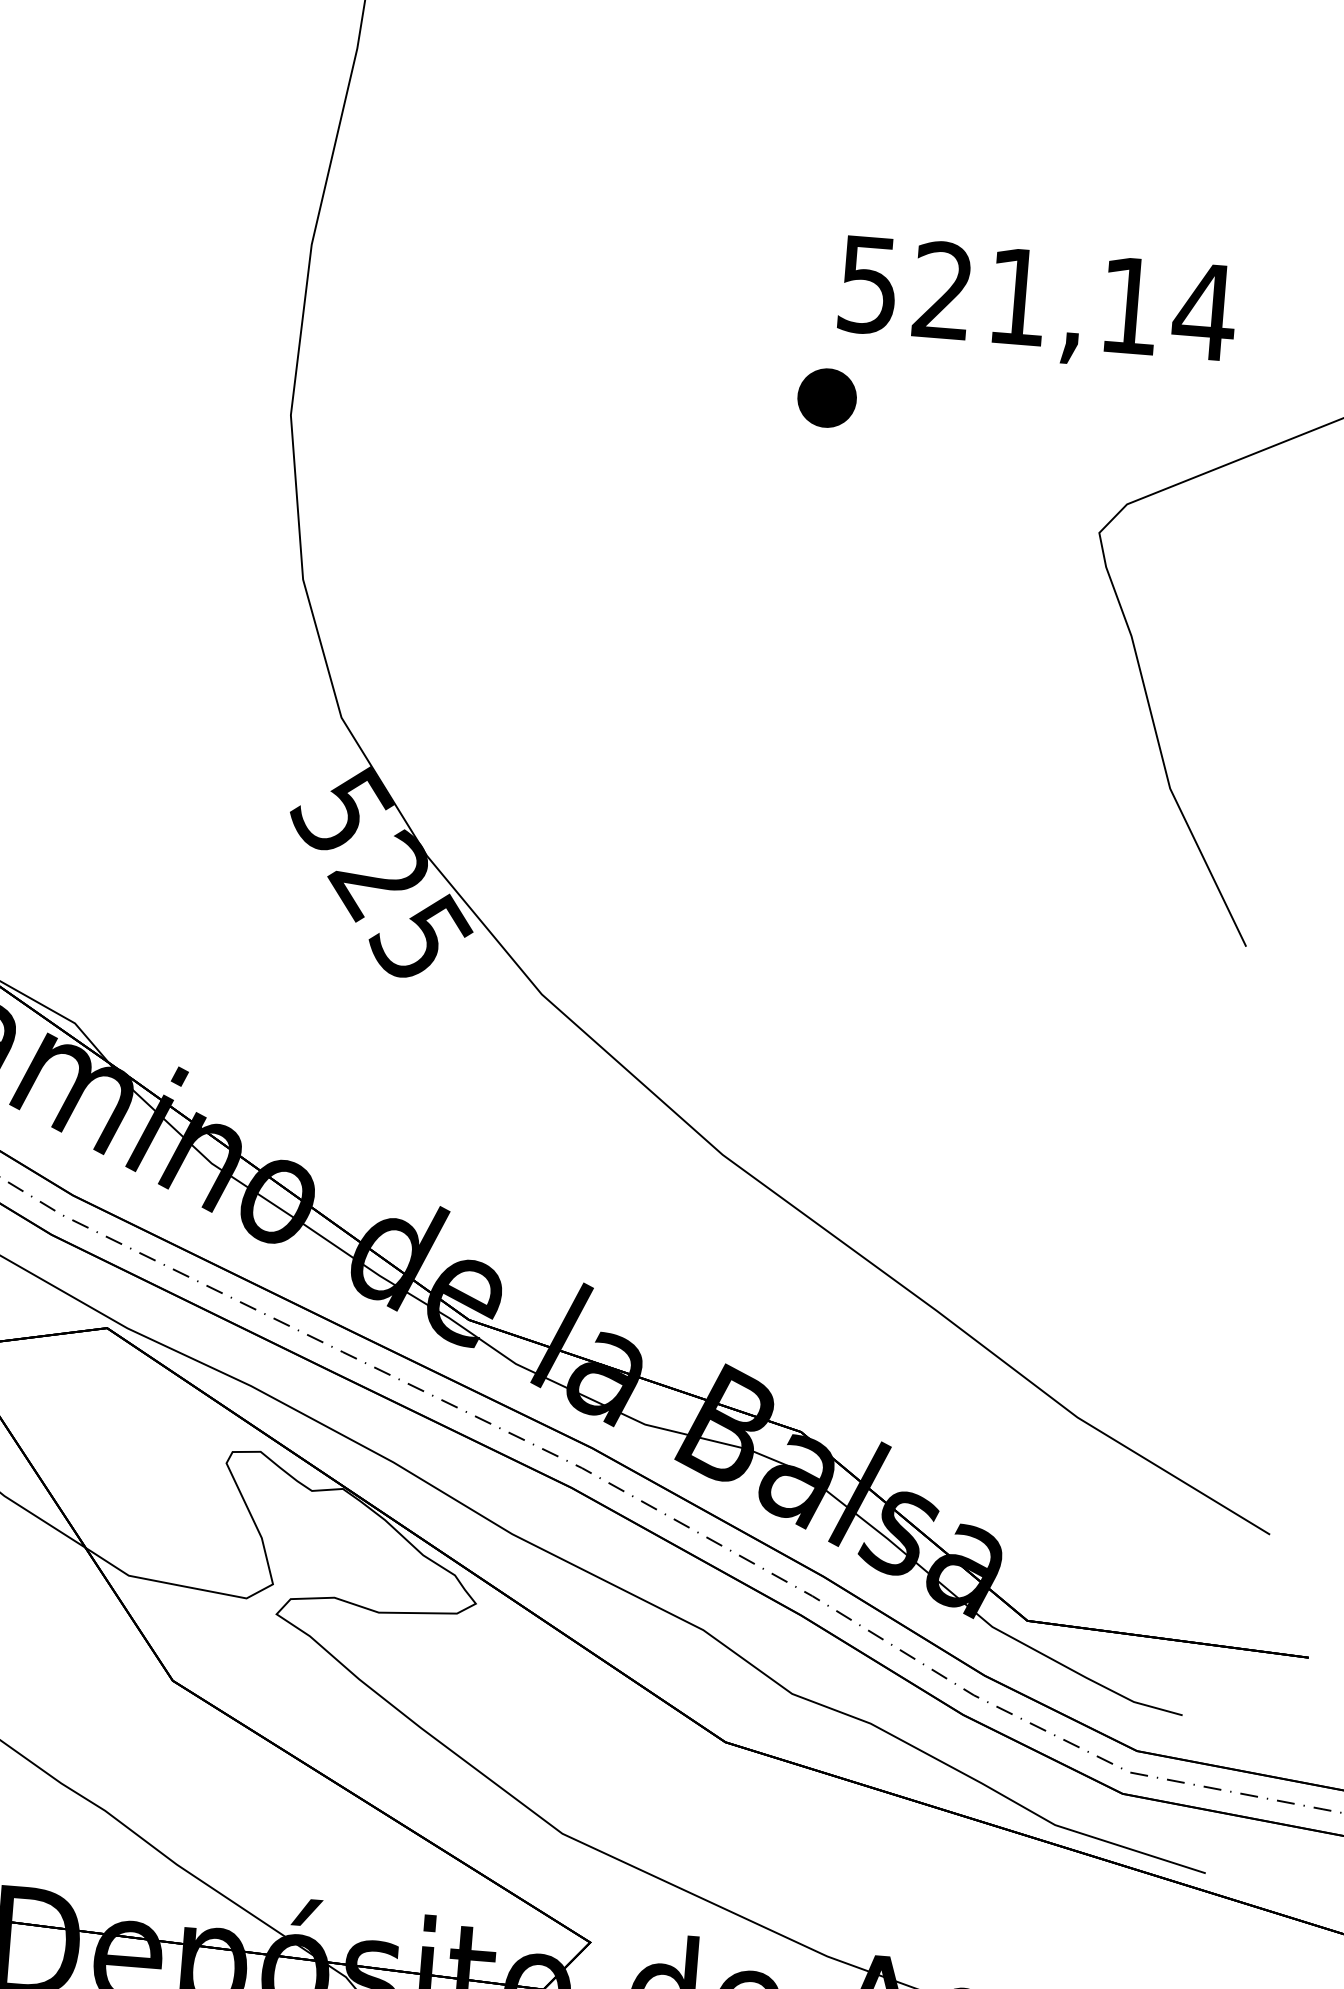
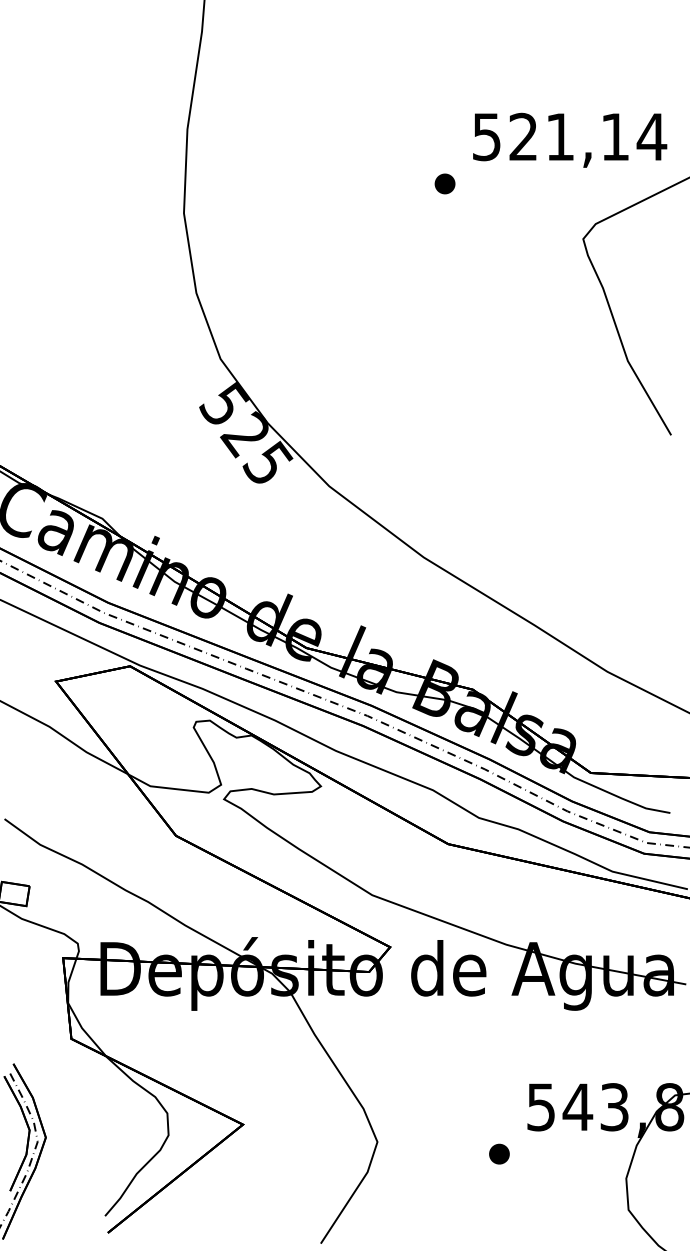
text: (1038, 303) -> (570, 139), moved
part: (825, 397) -> (444, 183), size x0.71

